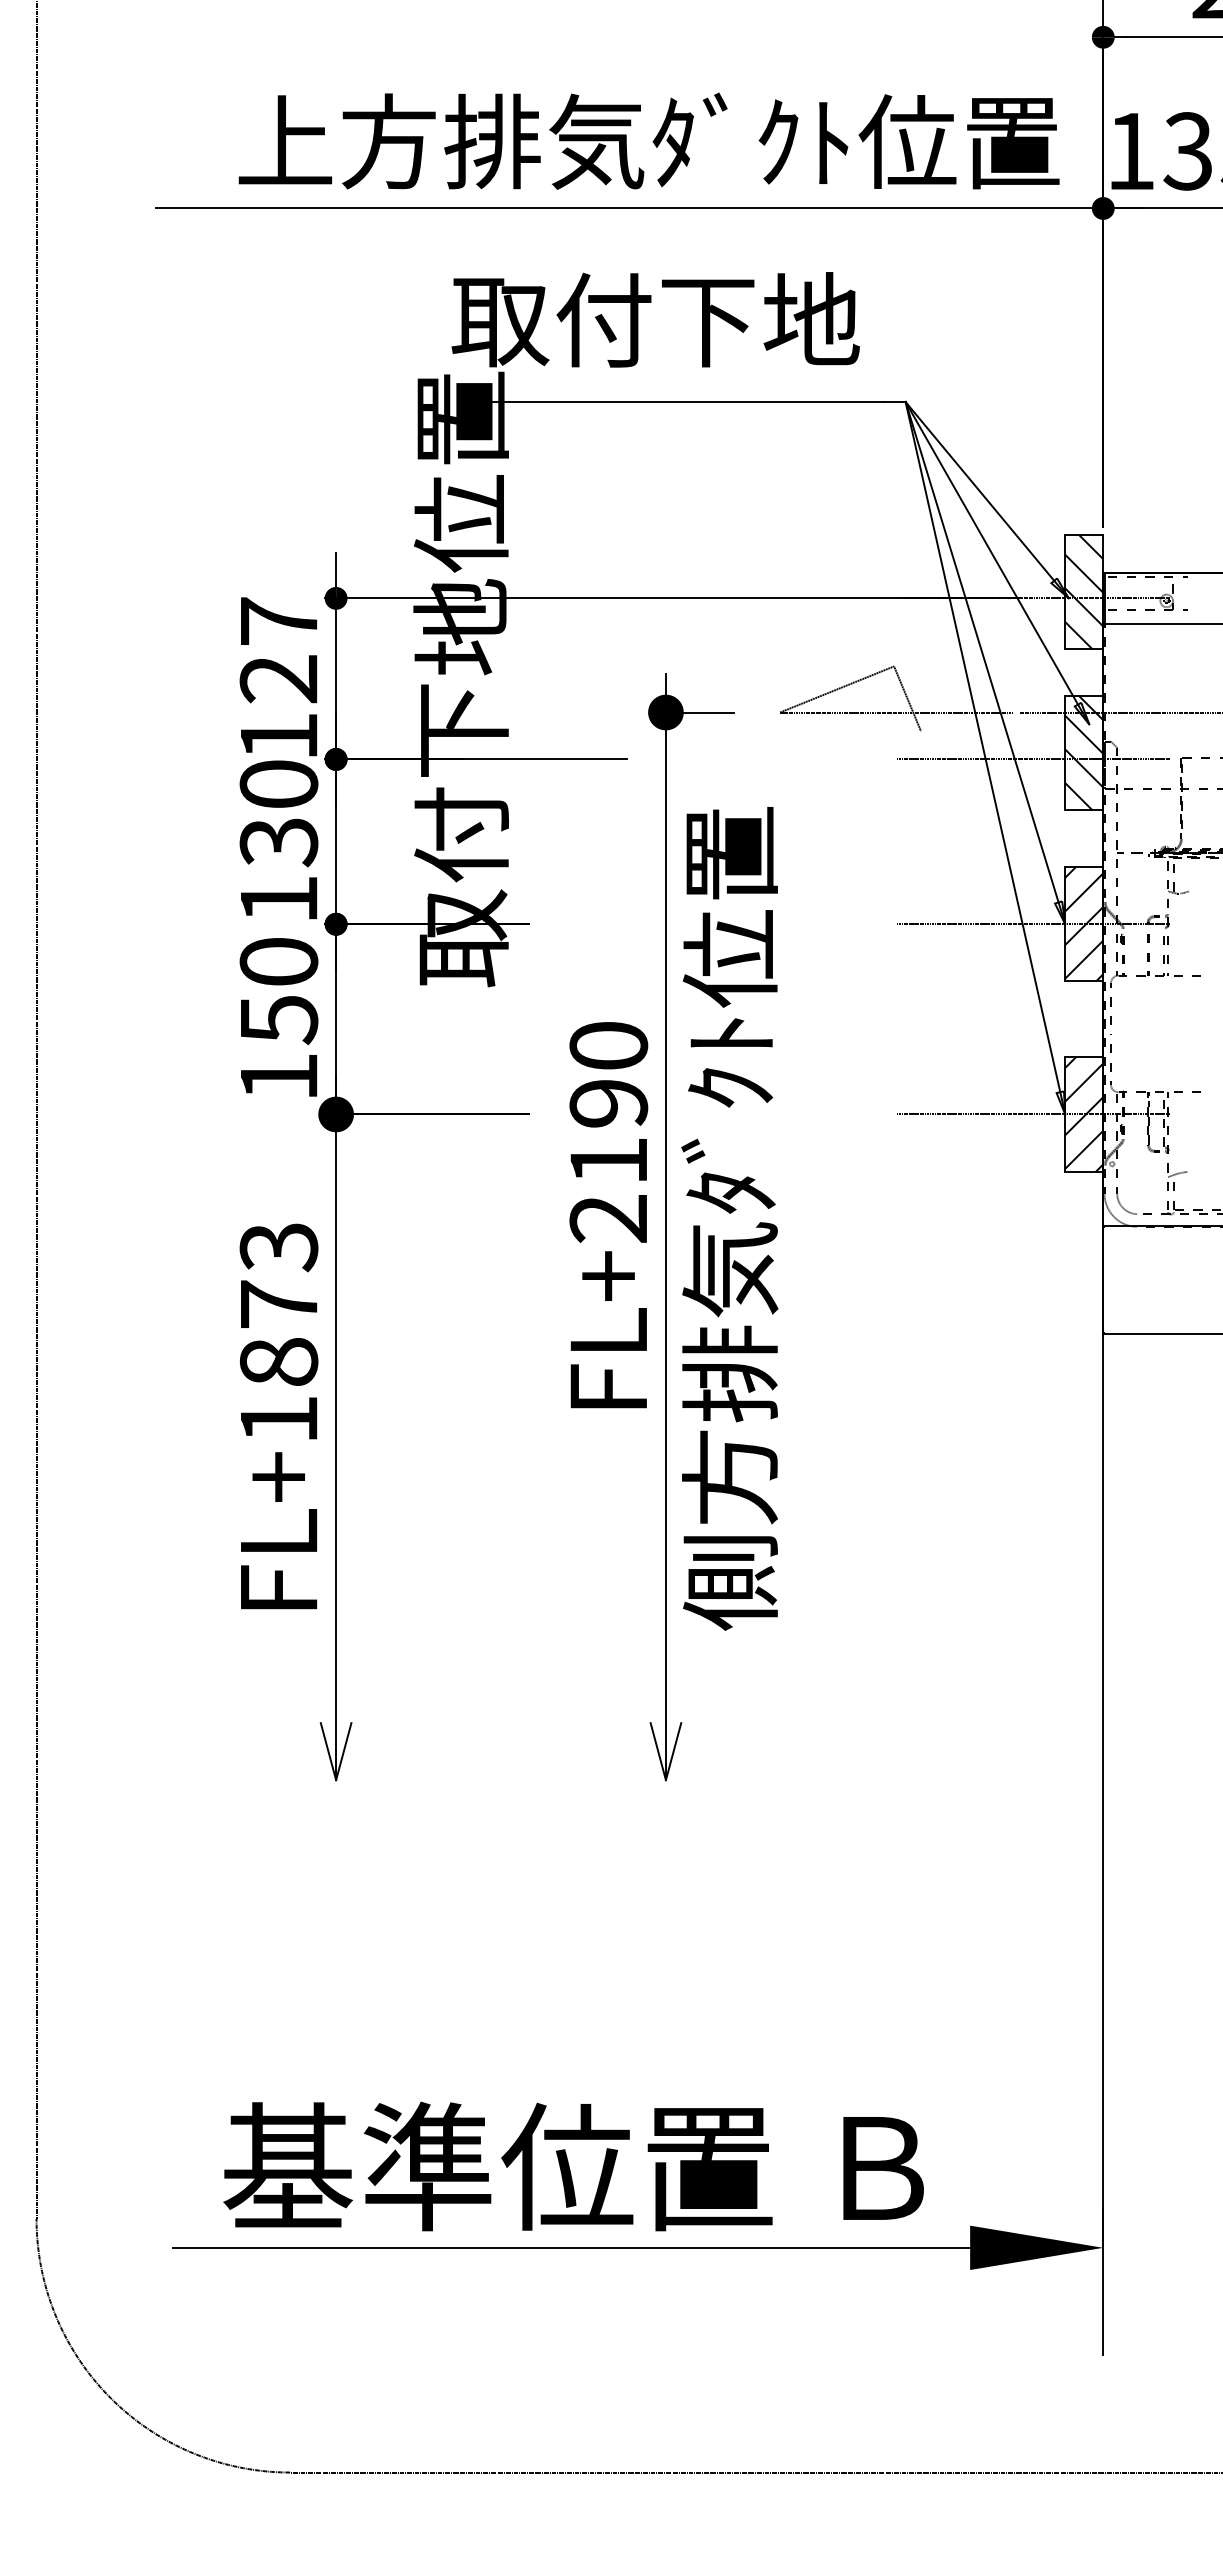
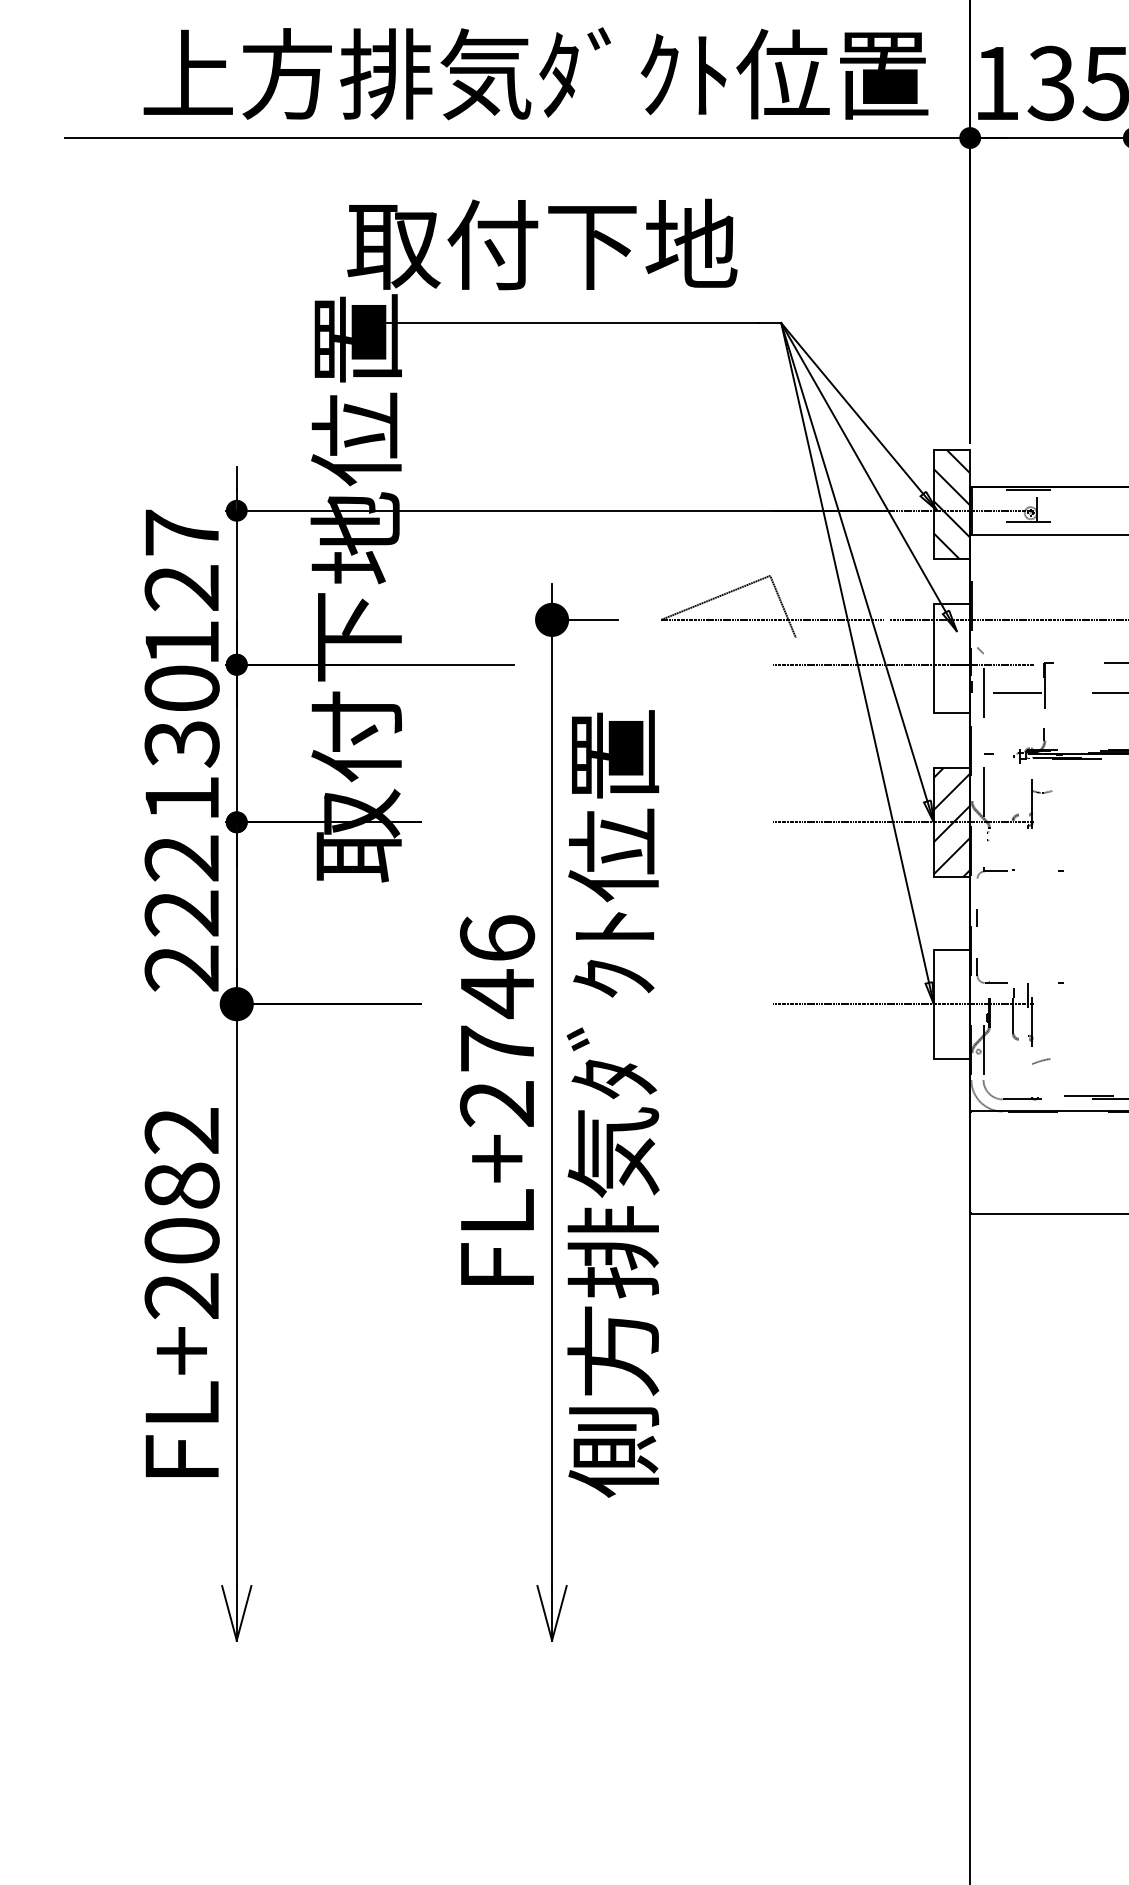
hatch: (1084, 753) -> (952, 659), removed
text: (278, 1019) -> (181, 913), 150 -> 222
text: (608, 1102) -> (497, 992), FL+2190 -> FL+2746
hatch: (1084, 1114) -> (952, 1004), removed
text: (278, 1333) -> (181, 1213), FL+1873 -> FL+2082

